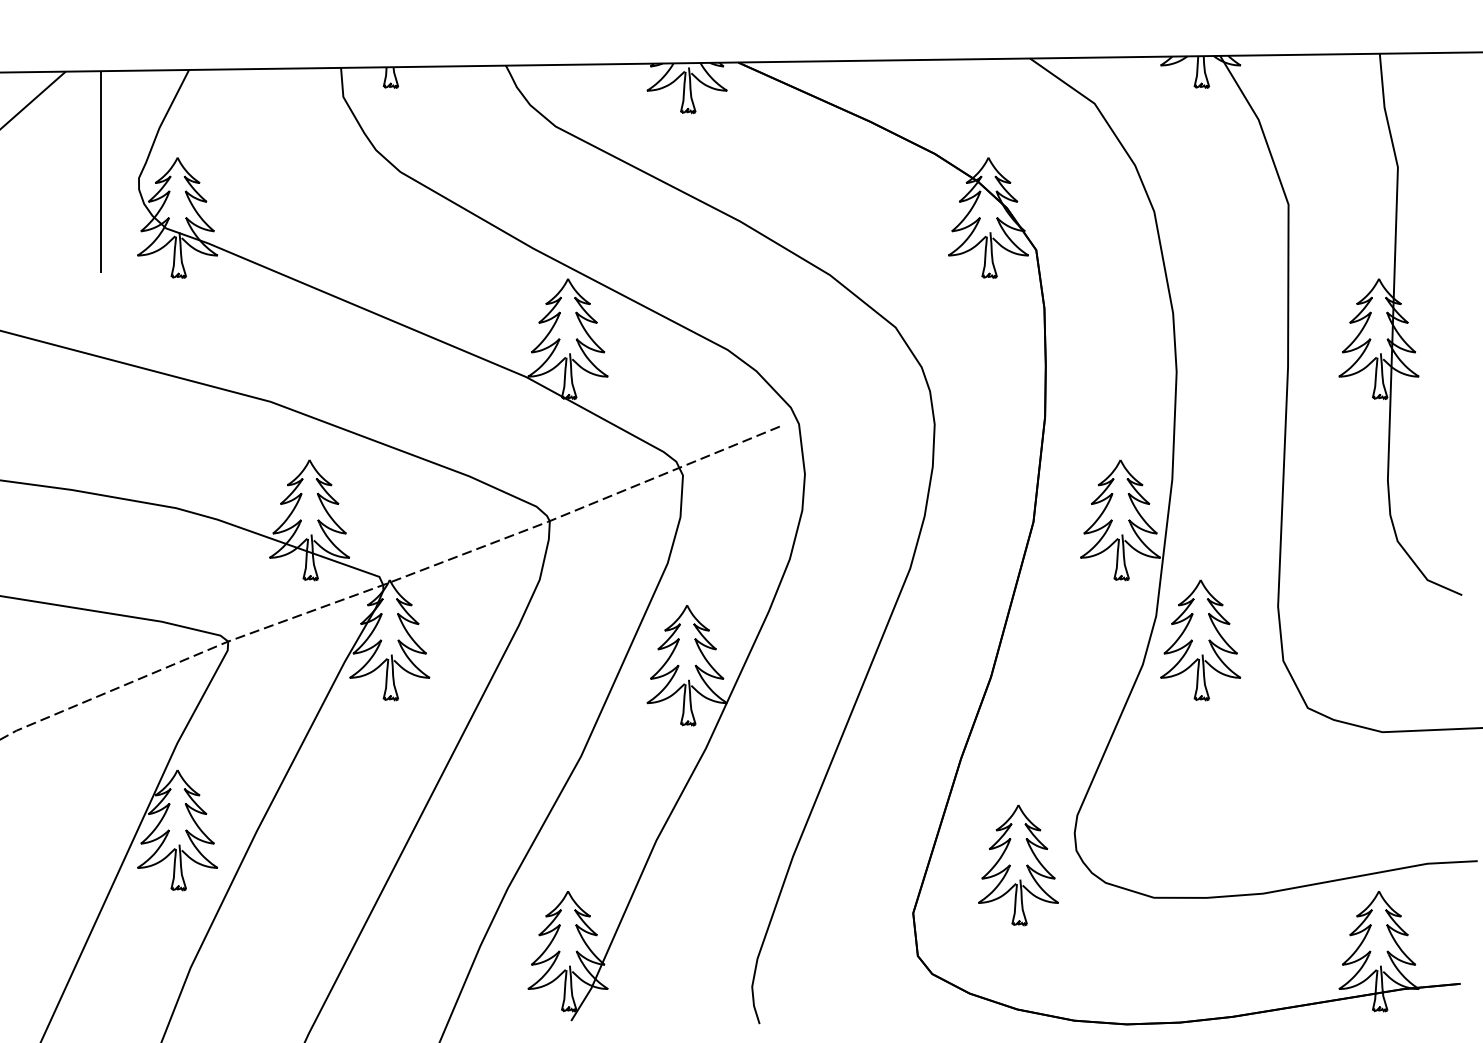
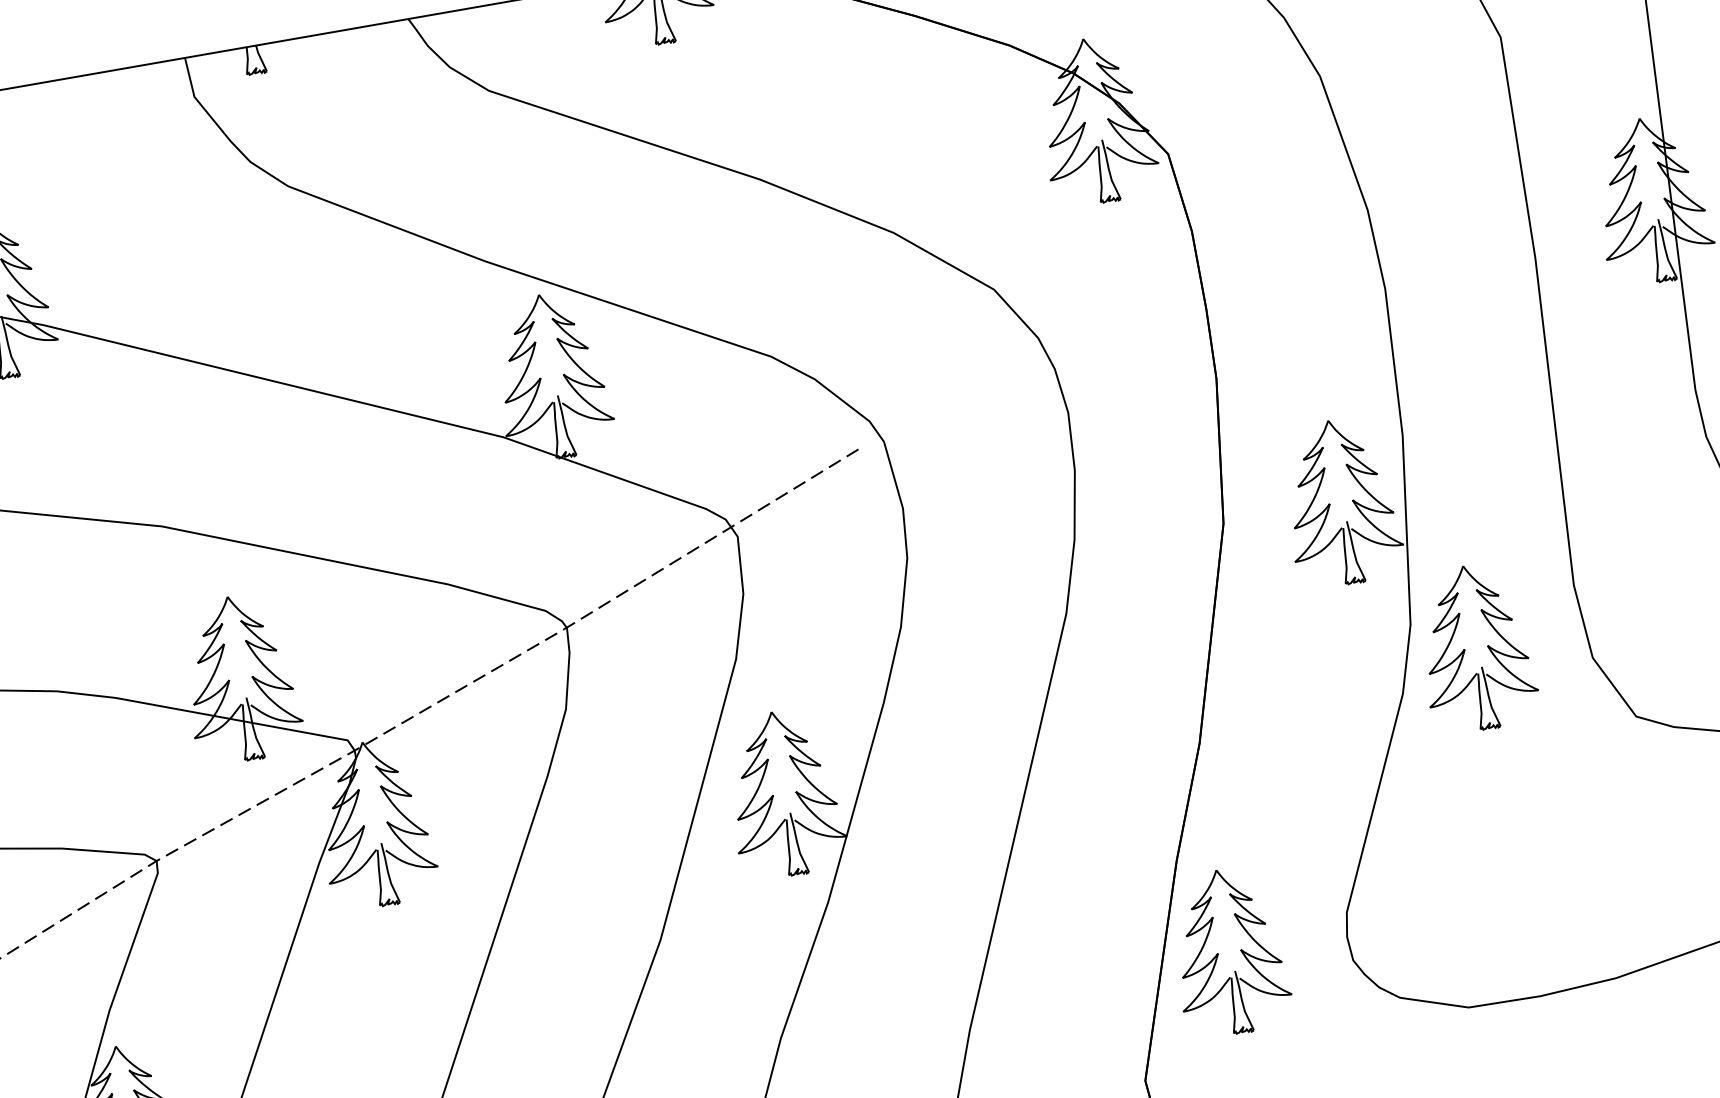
part: (1018, 865) -> (1229, 952), moved

